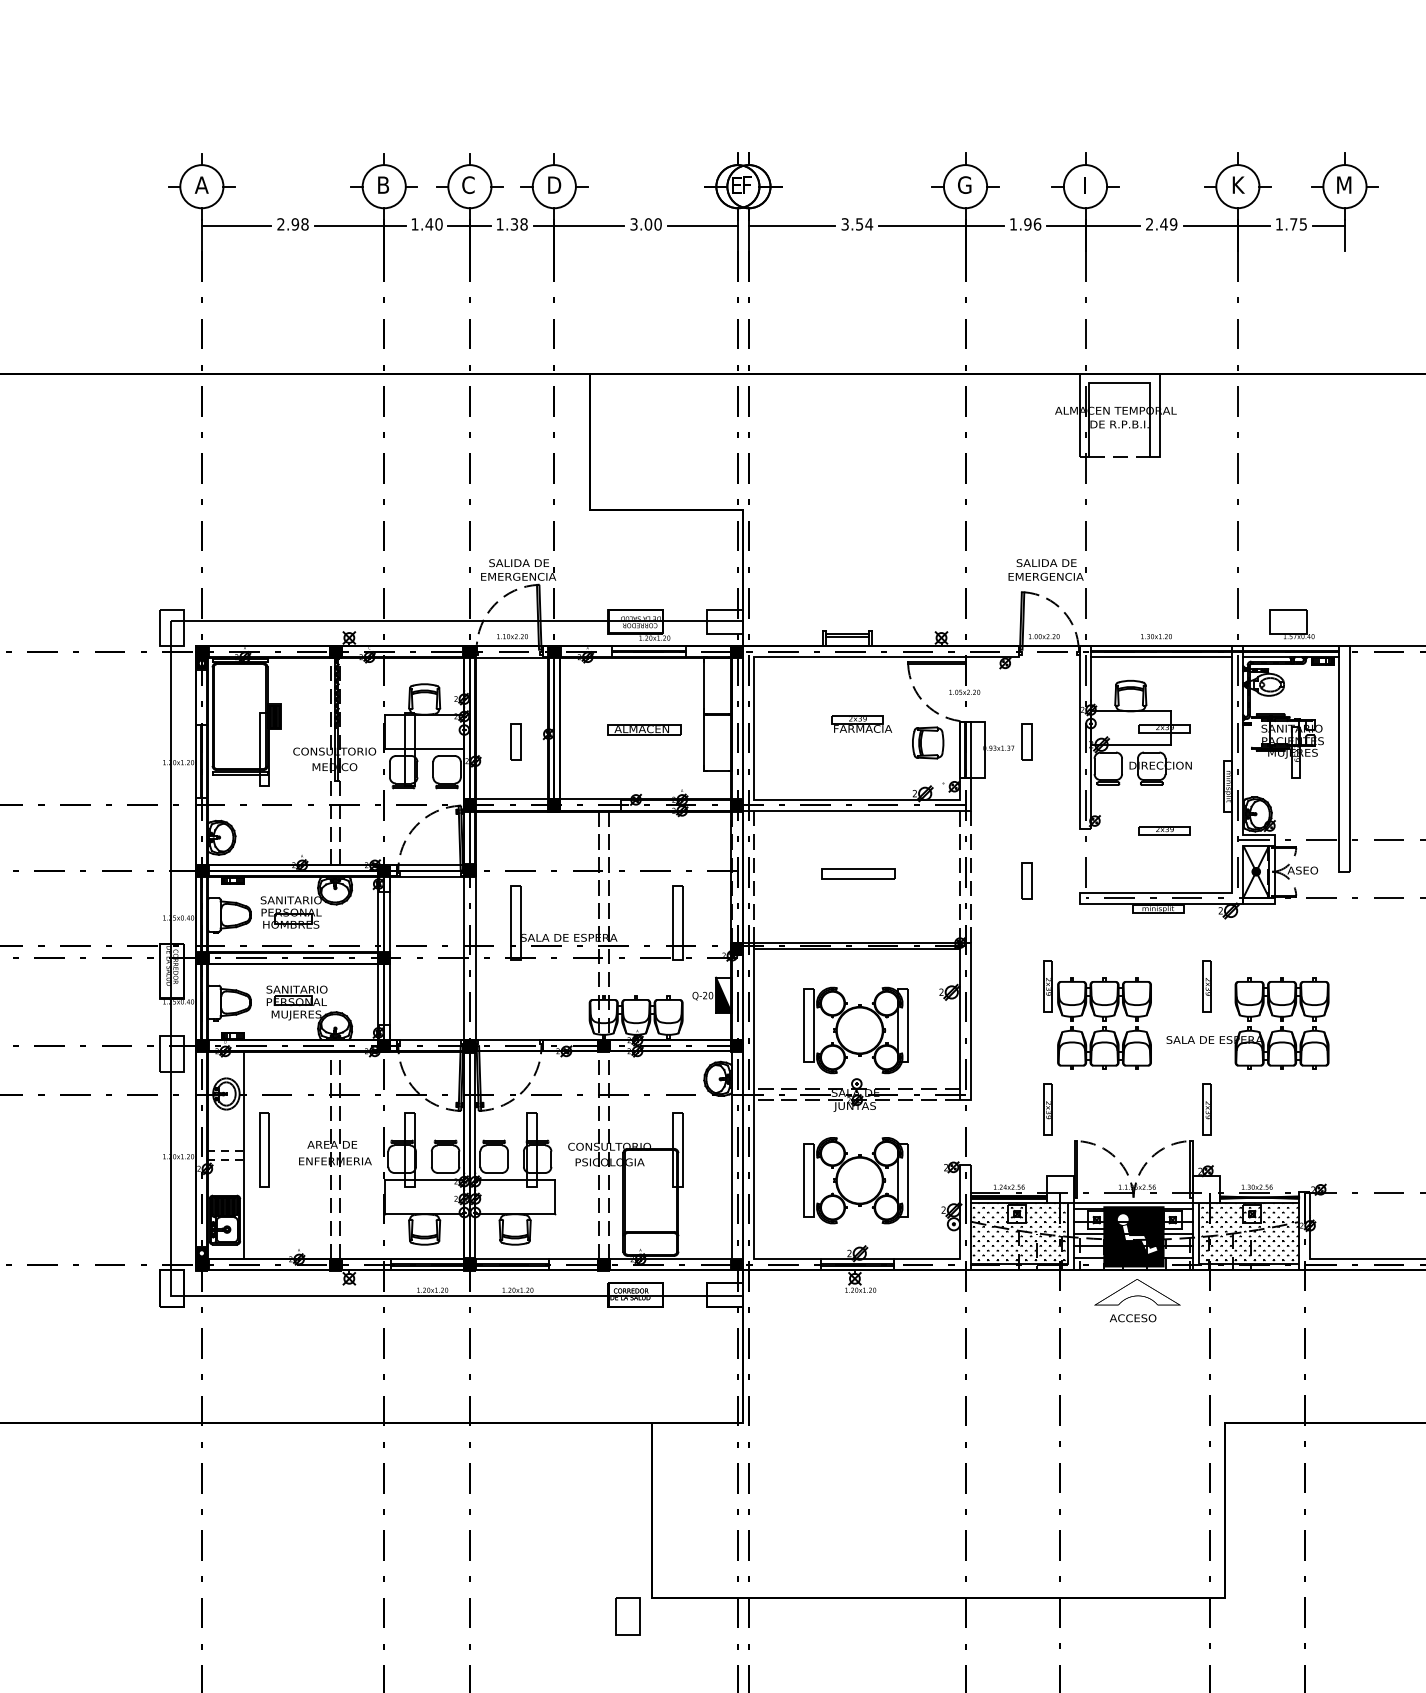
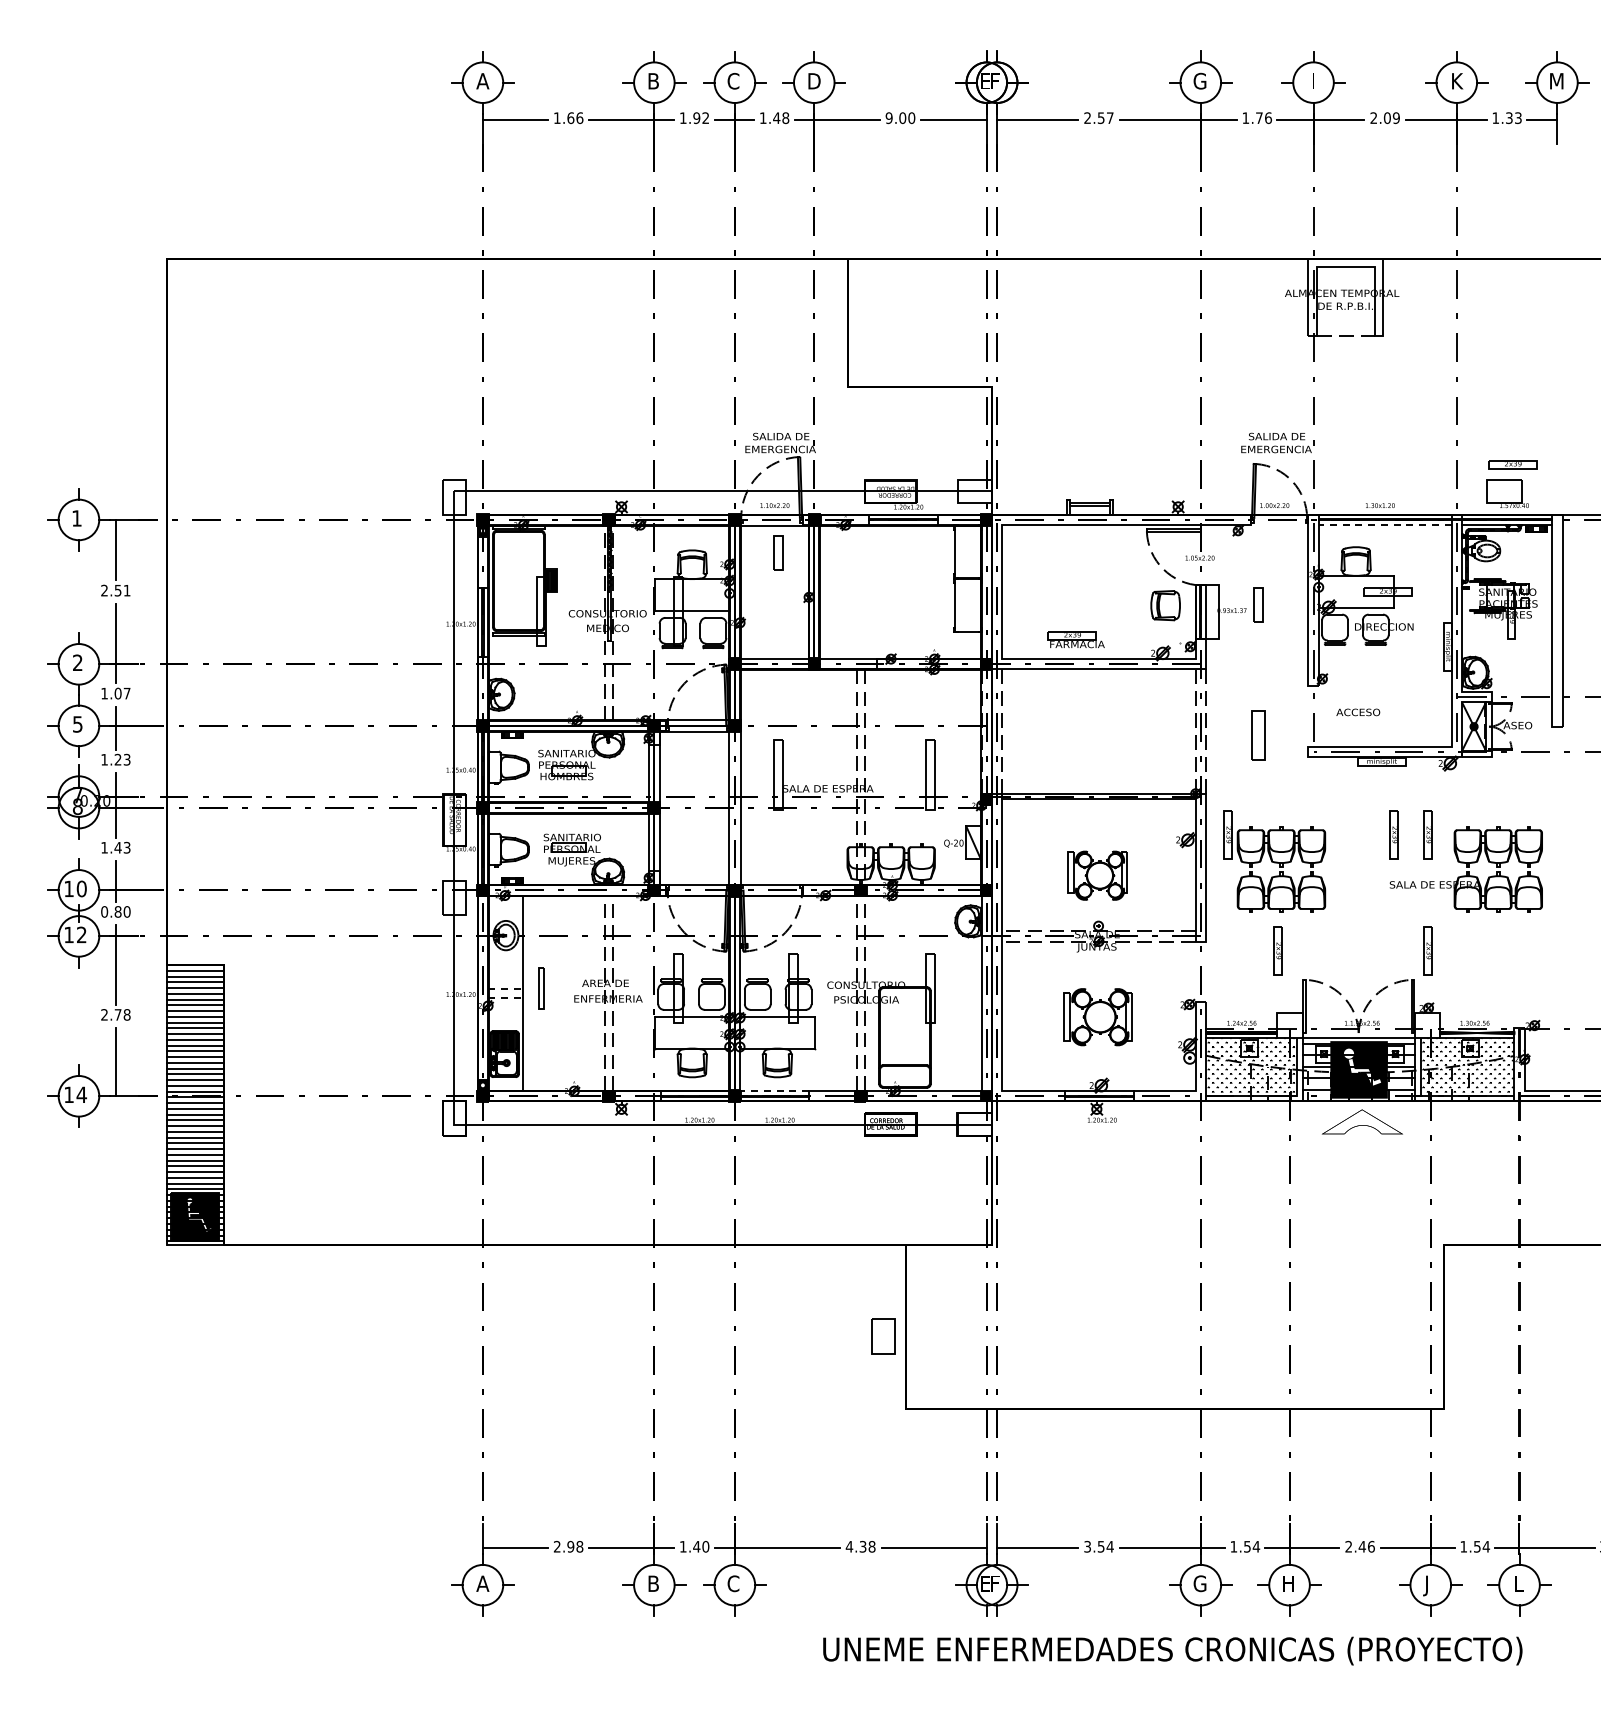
text: (292, 223) -> (568, 117), 2.98 -> 1.66
text: (633, 223) -> (888, 117), 3.00 -> 9.00
text: (434, 224) -> (701, 118), 1.40 -> 1.92
text: (514, 224) -> (776, 118), 1.38 -> 1.48
text: (856, 224) -> (1098, 118), 3.54 -> 2.57
text: (1026, 224) -> (1258, 118), 1.96 -> 1.76
text: (1164, 224) -> (1387, 118), 2.49 -> 2.09
text: (1298, 224) -> (1513, 118), 1.75 -> 1.33
line: (1160, 657) -> (1384, 525), solid -> dashed
part: (860, 723) -> (1075, 639), moved
part: (645, 730) -> (899, 593), removed
part: (516, 741) -> (778, 552), moved
part: (1164, 830) -> (1512, 464), moved
part: (857, 873) -> (1099, 728), removed
part: (1026, 881) -> (1258, 735), size x1.4
part: (1170, 986) -> (1393, 834), added
fill: (723, 994) -> (973, 842), removed
part: (1097, 1015) -> (1274, 861), moved
part: (855, 1030) -> (1097, 875), size x0.6
part: (264, 1150) -> (541, 988), size x0.6
part: (855, 1181) -> (1097, 1017), size x0.7
line: (512, 1259) -> (774, 1091), solid -> dashed
text: (1133, 1318) -> (1358, 712), moved
part: (628, 1616) -> (883, 1336), moved

